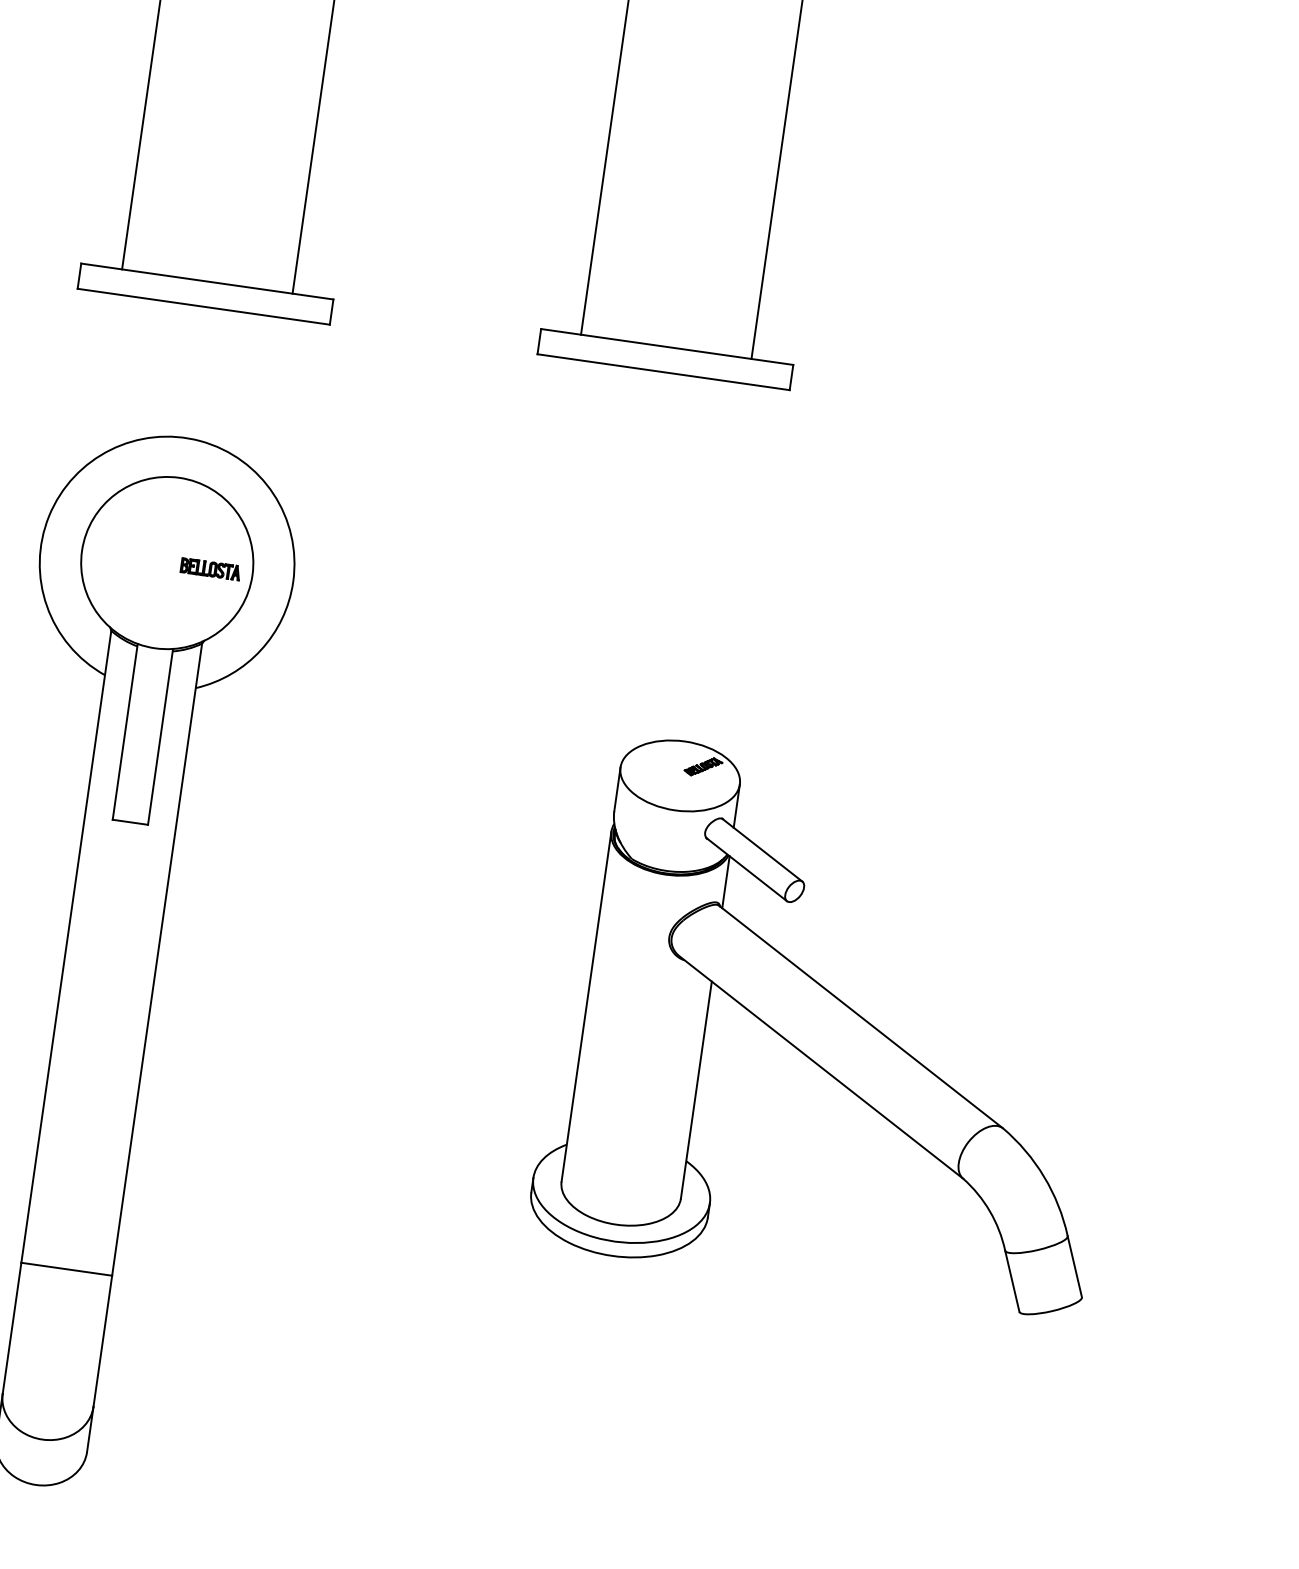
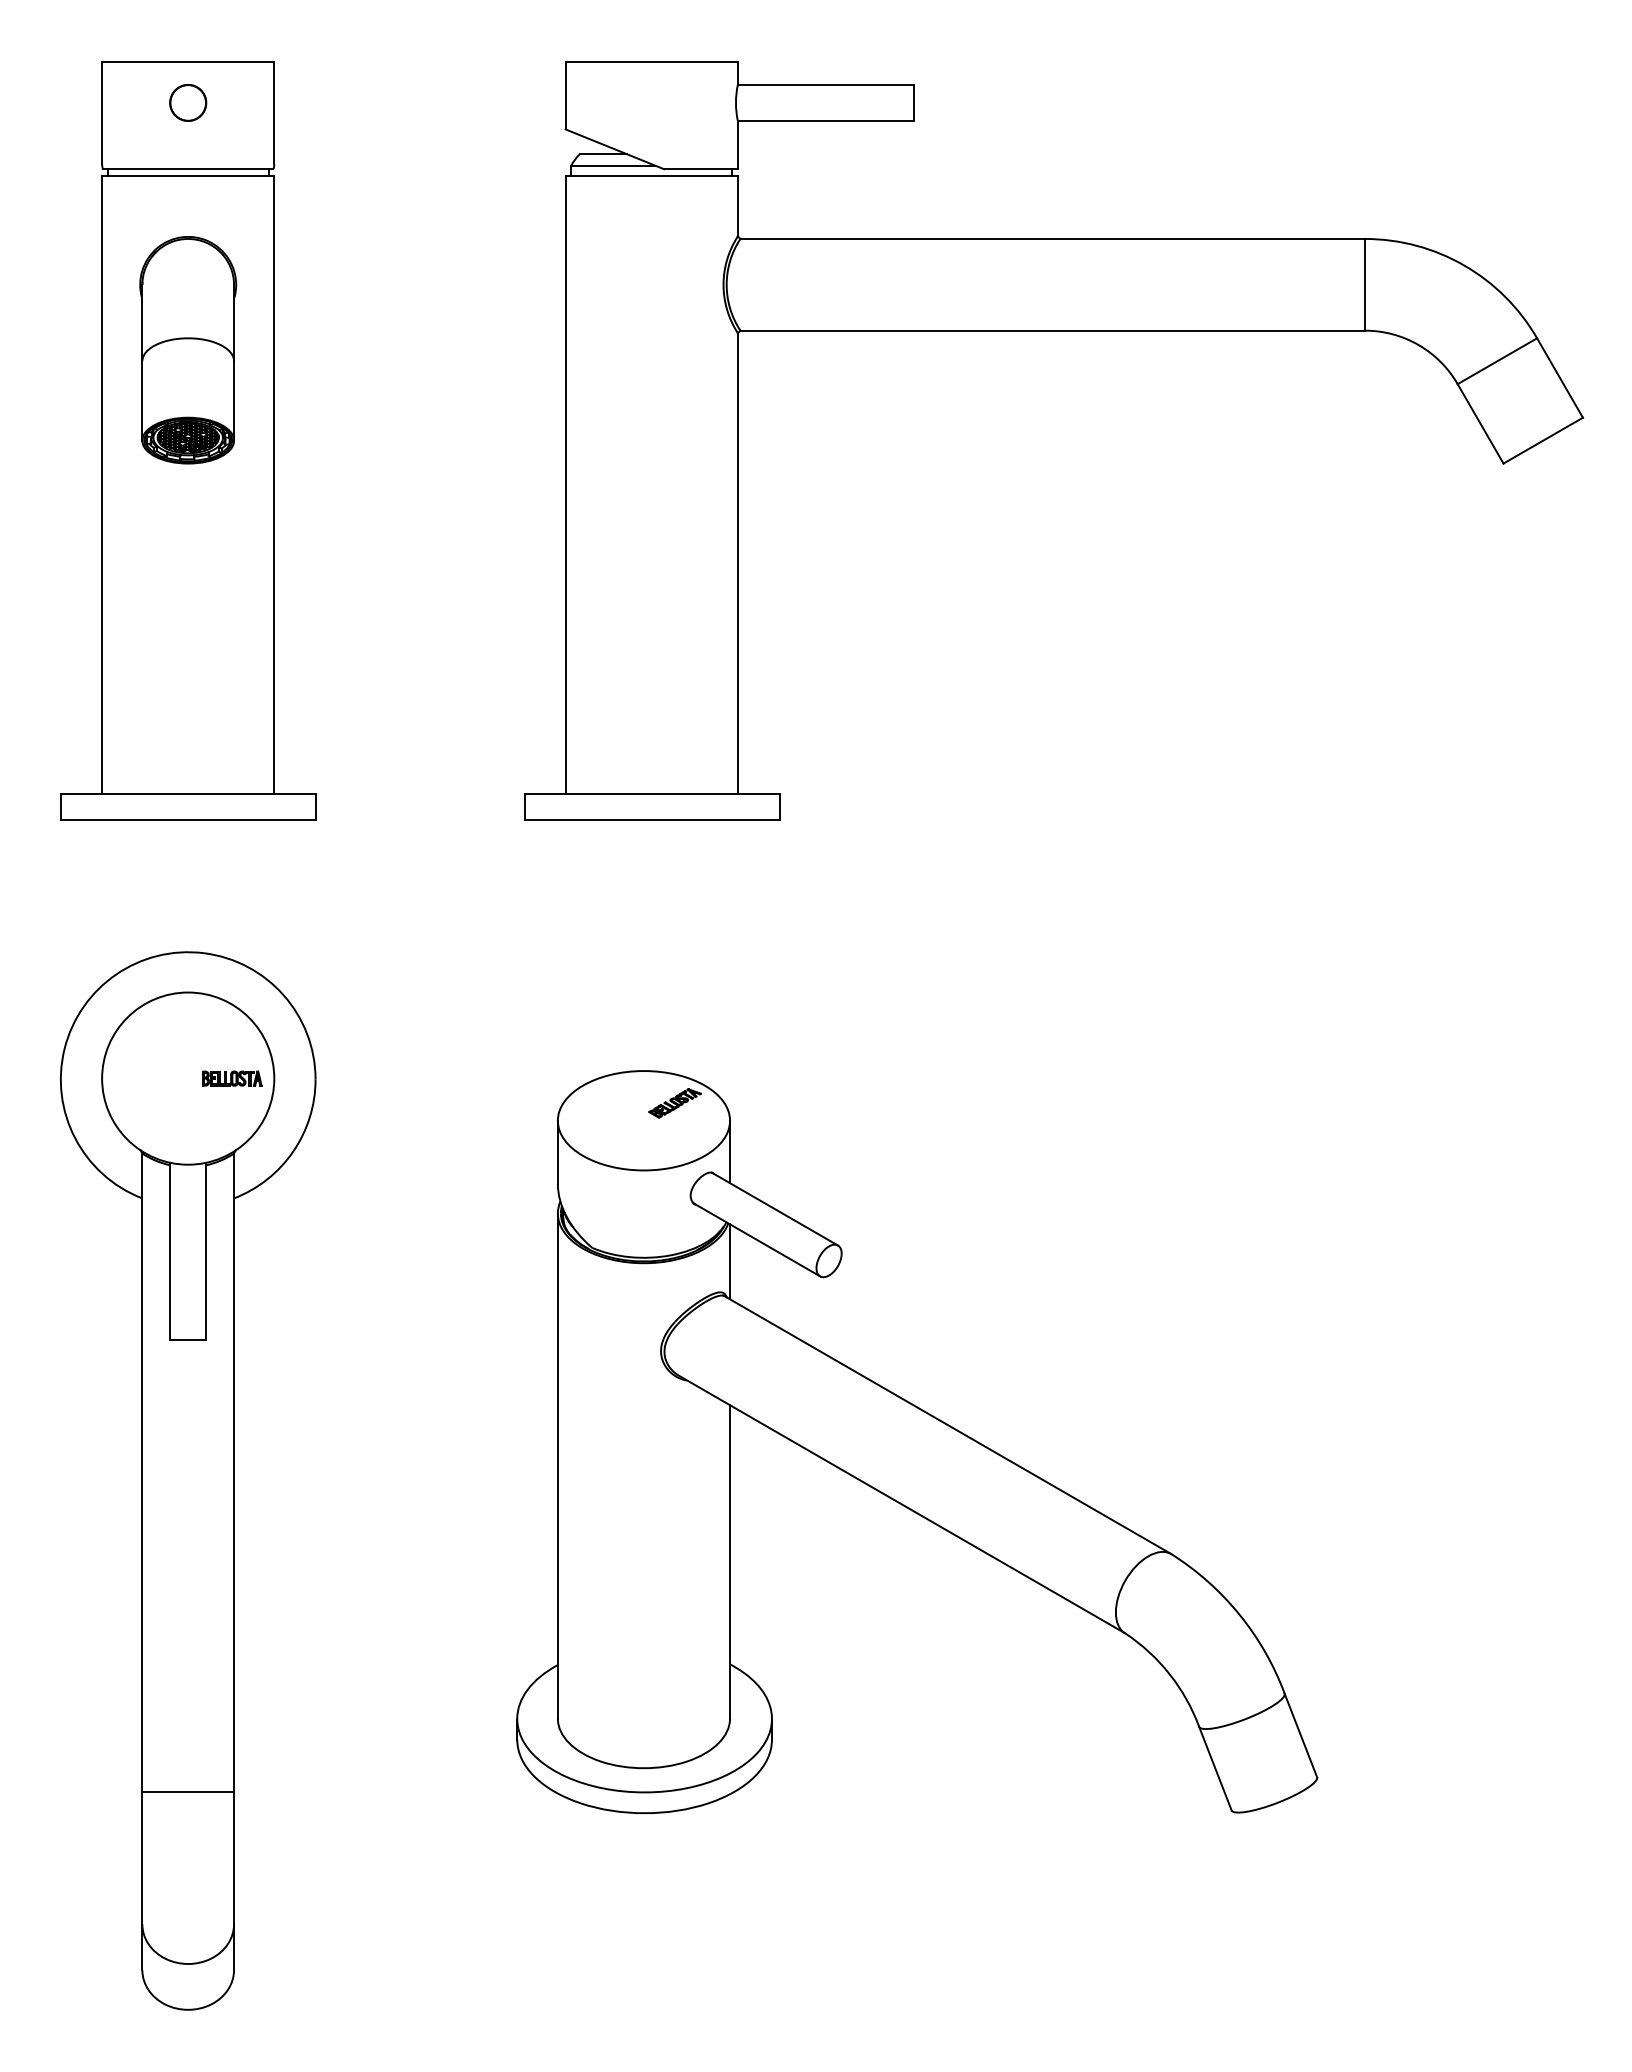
part: (838, 1025) -> (917, 1441), size x1.43

